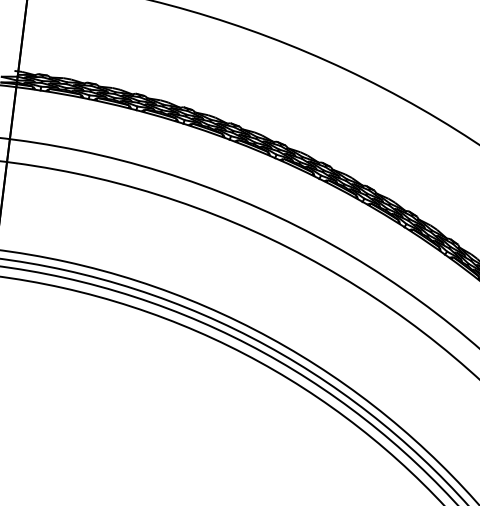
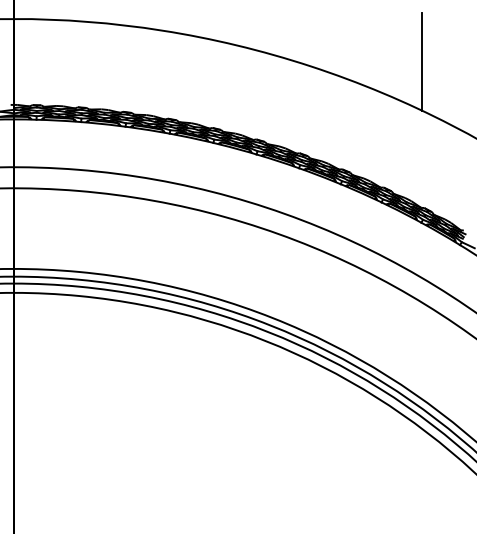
line: (466, 79) -> (421, 61), added

